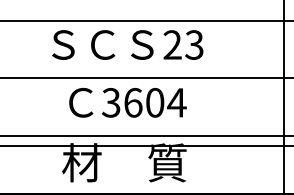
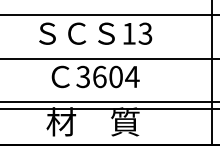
text: (171, 44) -> (128, 33), 23 -> 13

